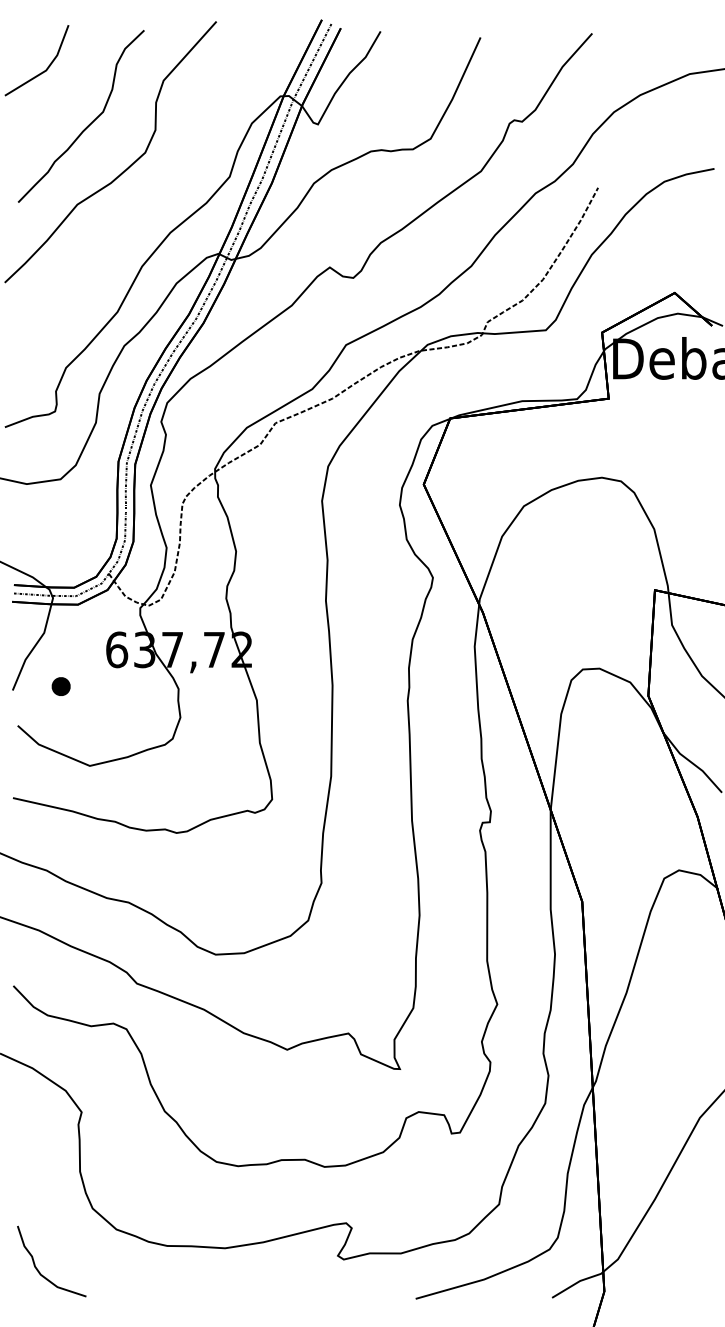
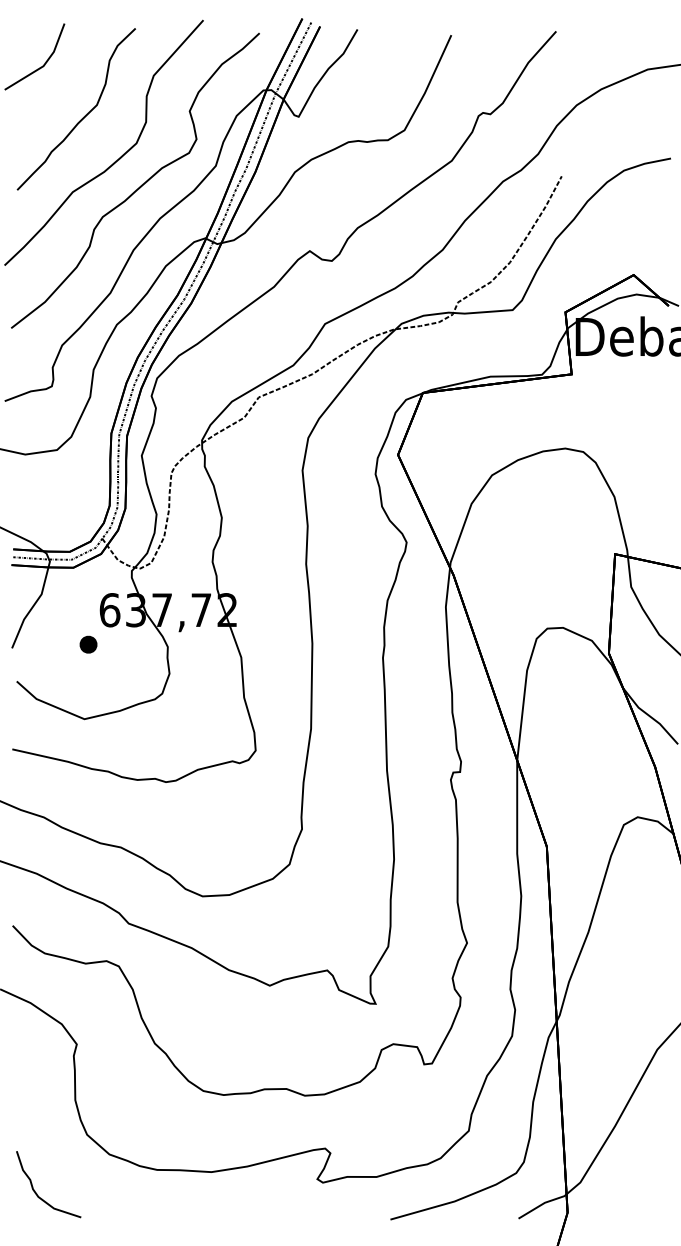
part: (149, 197) -> (140, 185), added
part: (60, 686) -> (87, 644), moved

